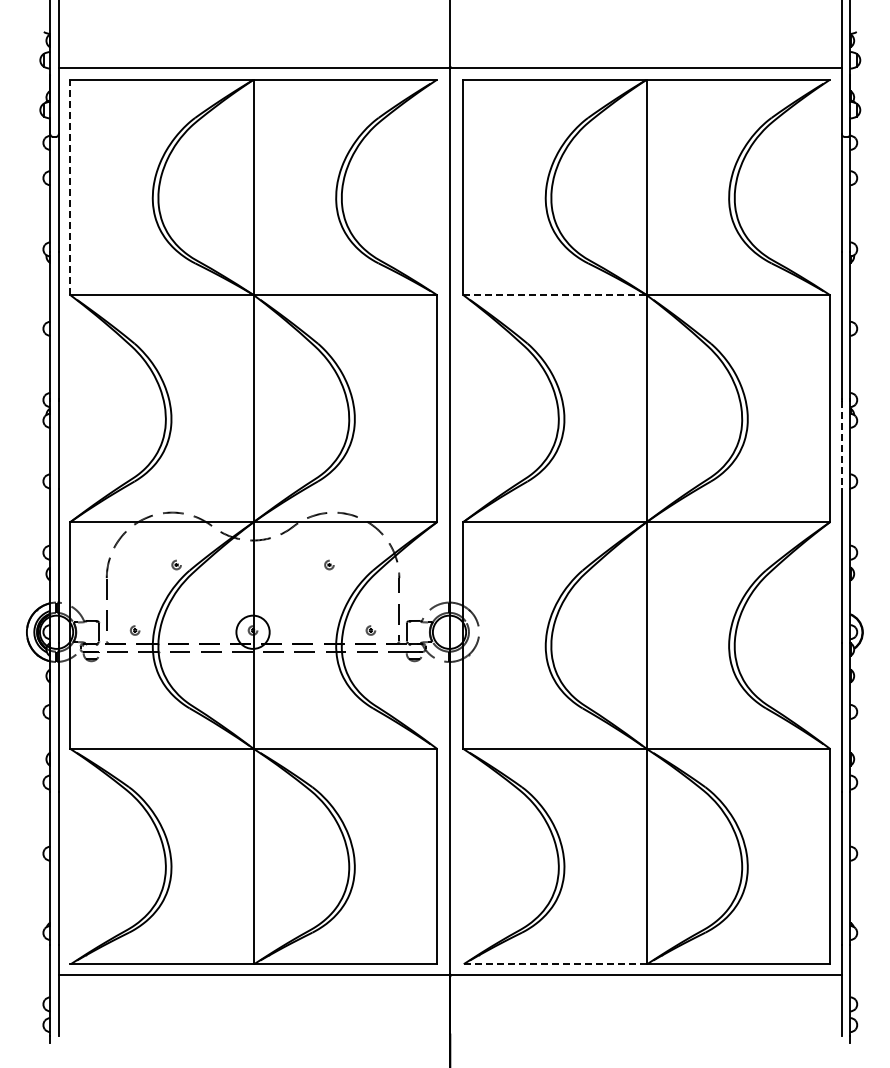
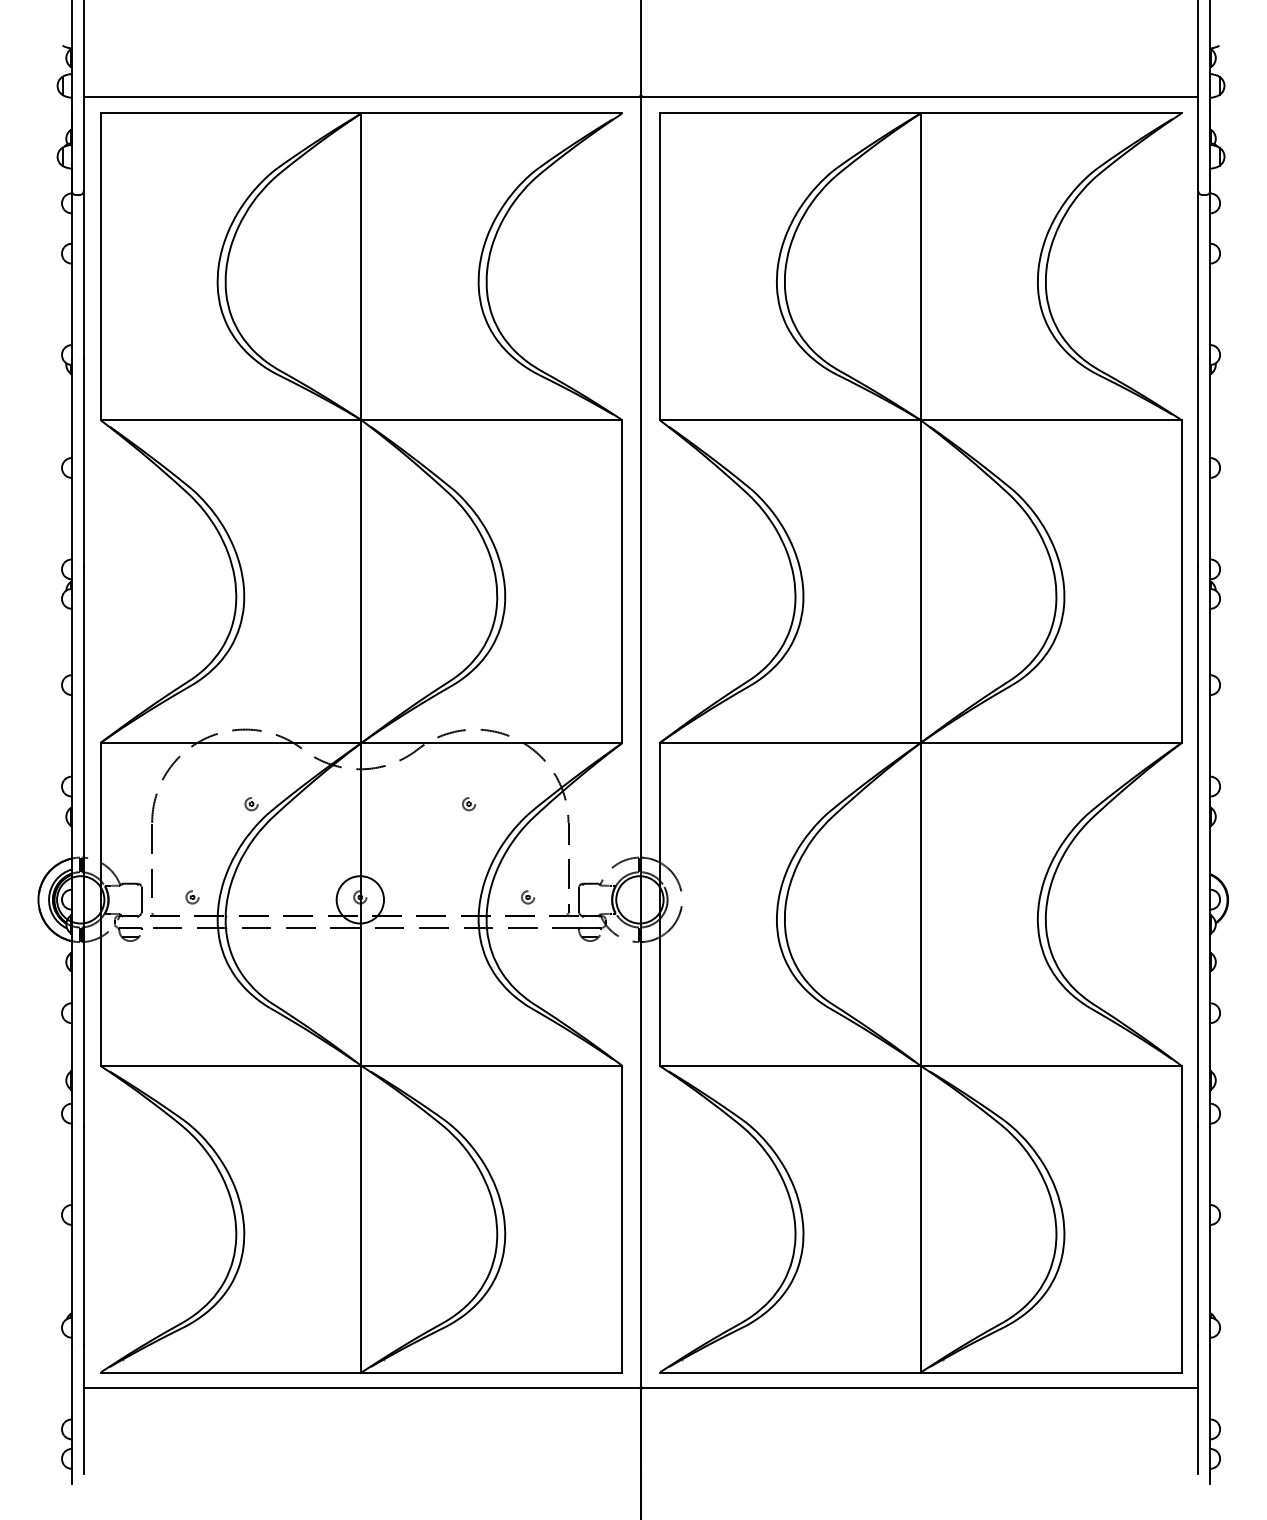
line: (70, 187) -> (100, 266), dashed -> solid
line: (555, 295) -> (790, 420), dashed -> solid
line: (841, 445) -> (1197, 634), dashed -> solid
line: (555, 964) -> (790, 1372), dashed -> solid

